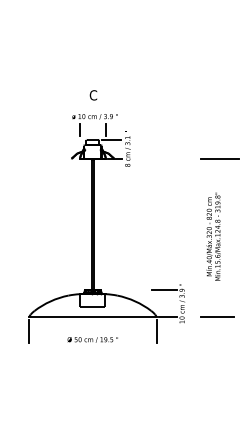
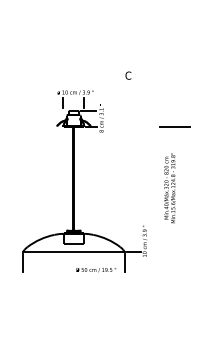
text: (93, 95) -> (128, 75), moved
line: (164, 290) -> (130, 230), removed
line: (216, 316) -> (172, 251), removed
text: (92, 339) -> (95, 269), moved

